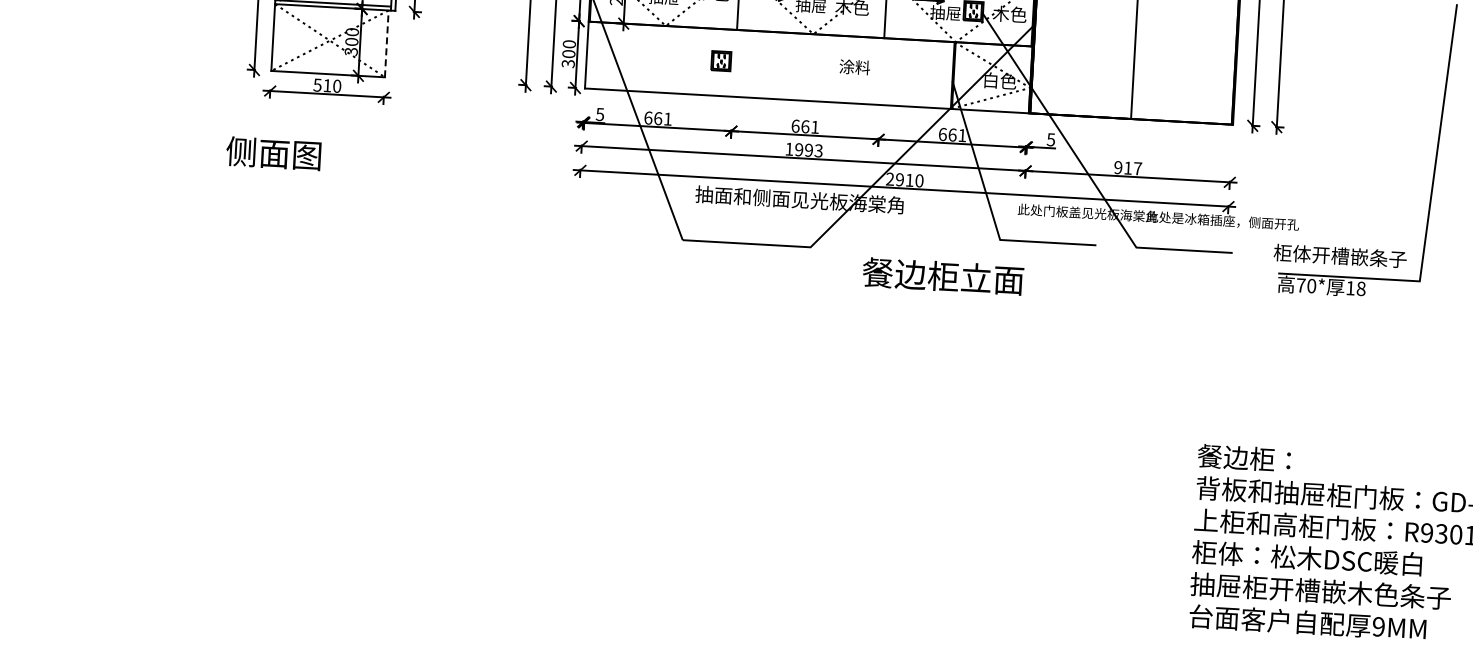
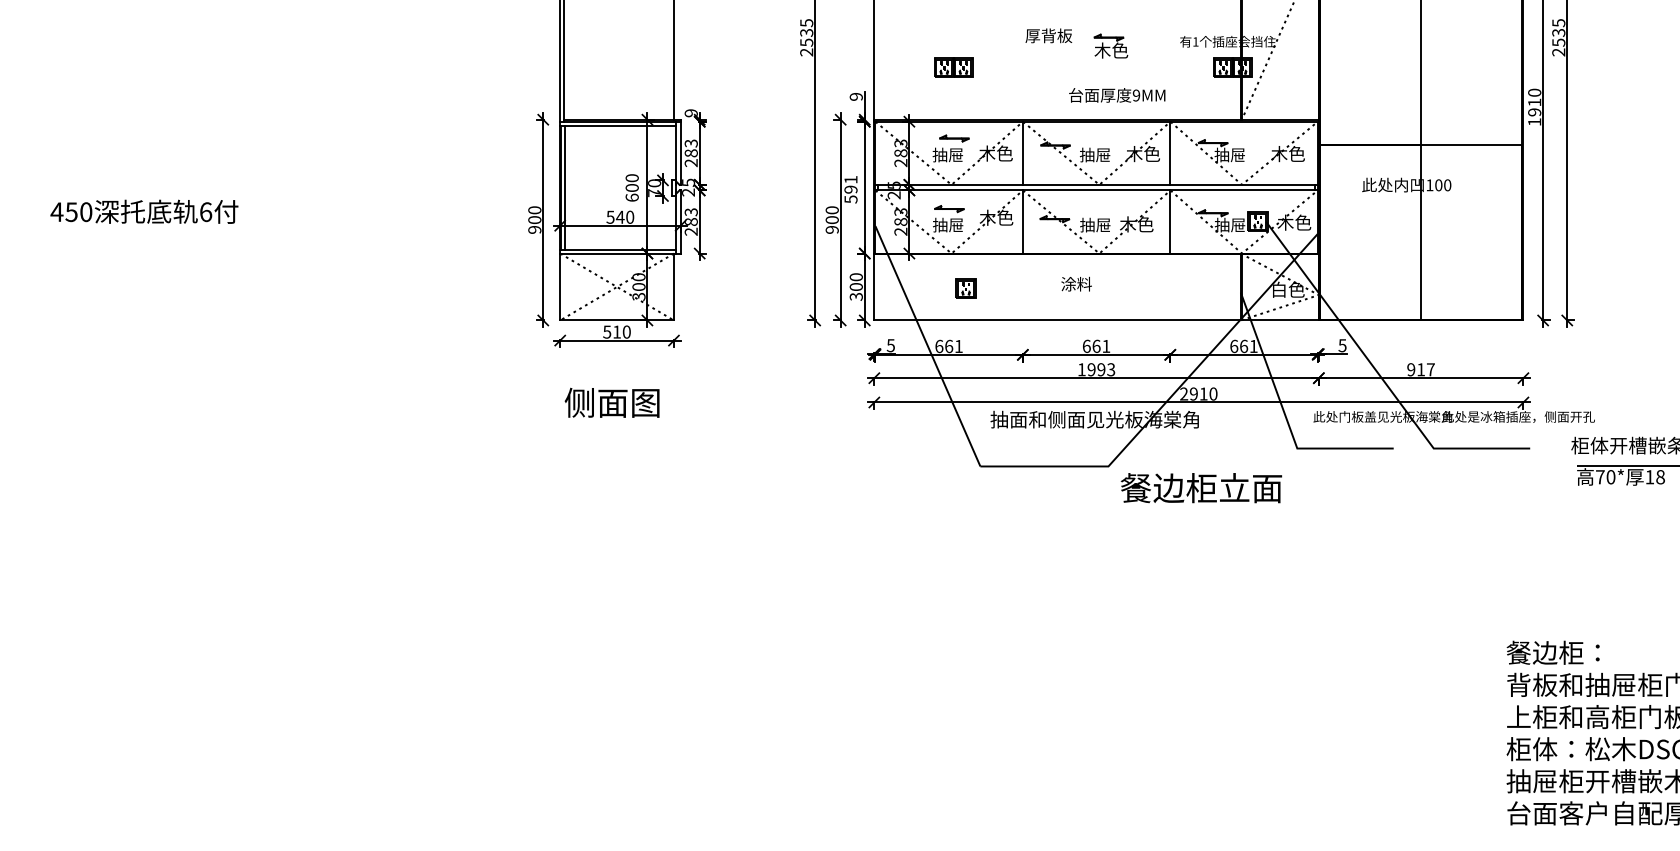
line: (386, 43) -> (673, 286), dashed -> solid
part: (720, 61) -> (965, 288), moved
text: (854, 66) -> (1076, 283), moved
text: (273, 153) -> (611, 402), moved
text: (943, 276) -> (1201, 488), moved

